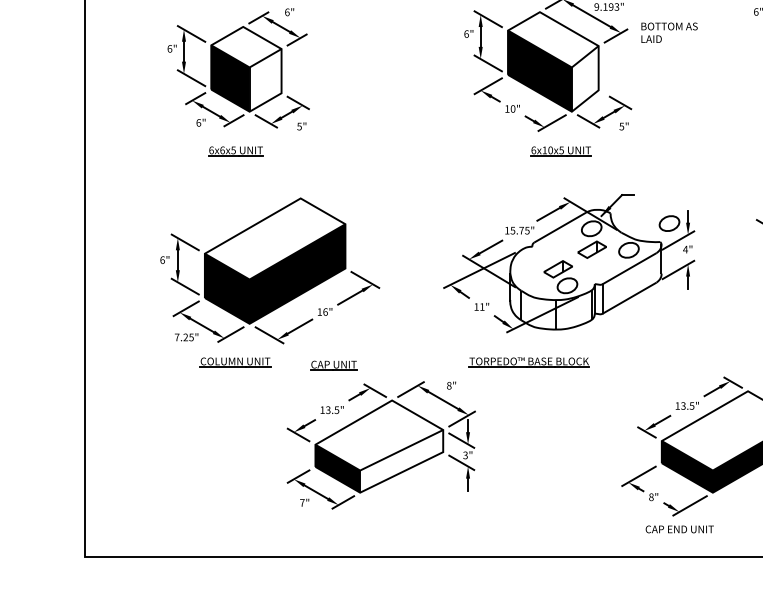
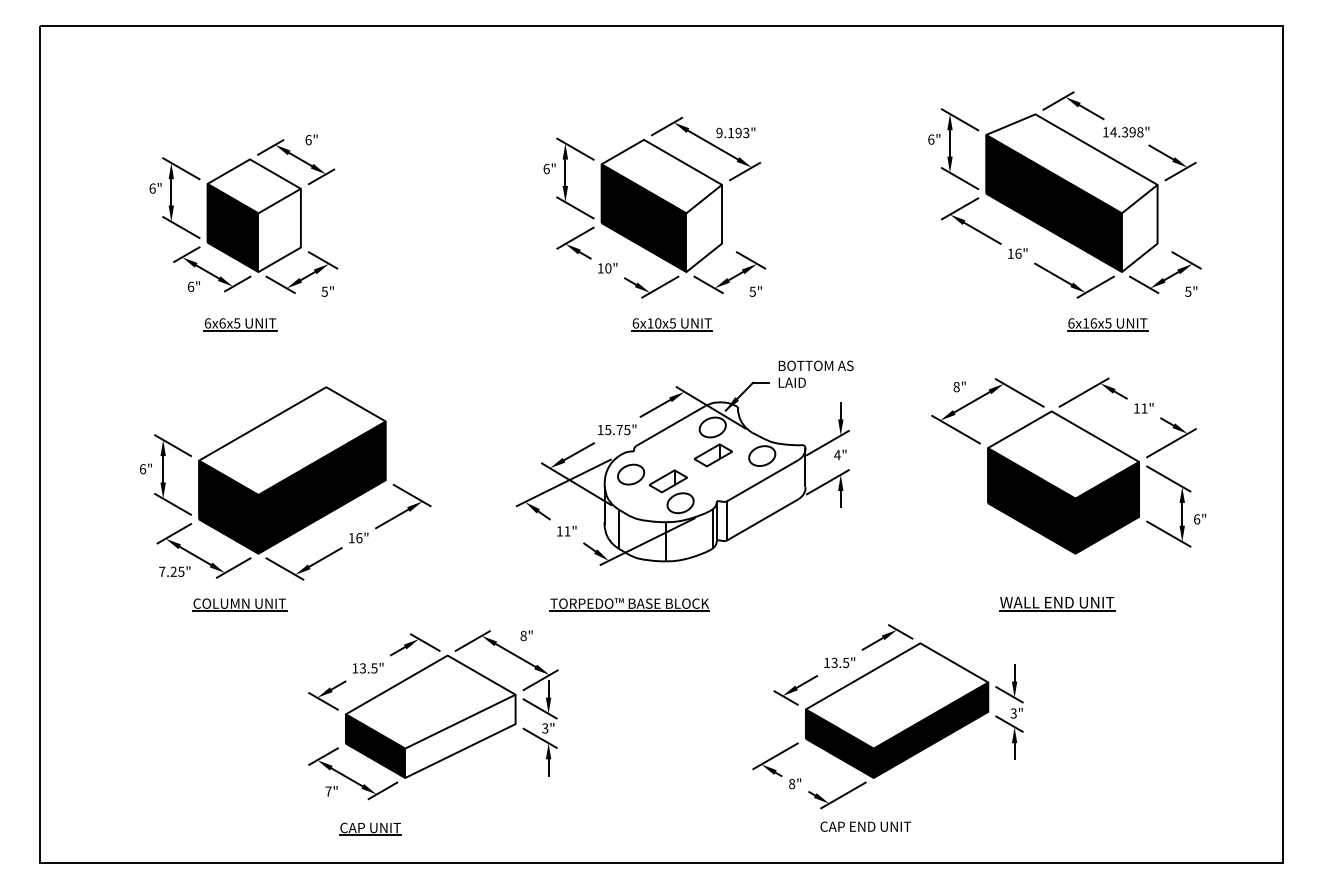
text: (669, 32) -> (815, 373), moved
part: (669, 223) -> (631, 474), moved
part: (333, 365) -> (370, 828), moved
text: (679, 529) -> (865, 826), moved

